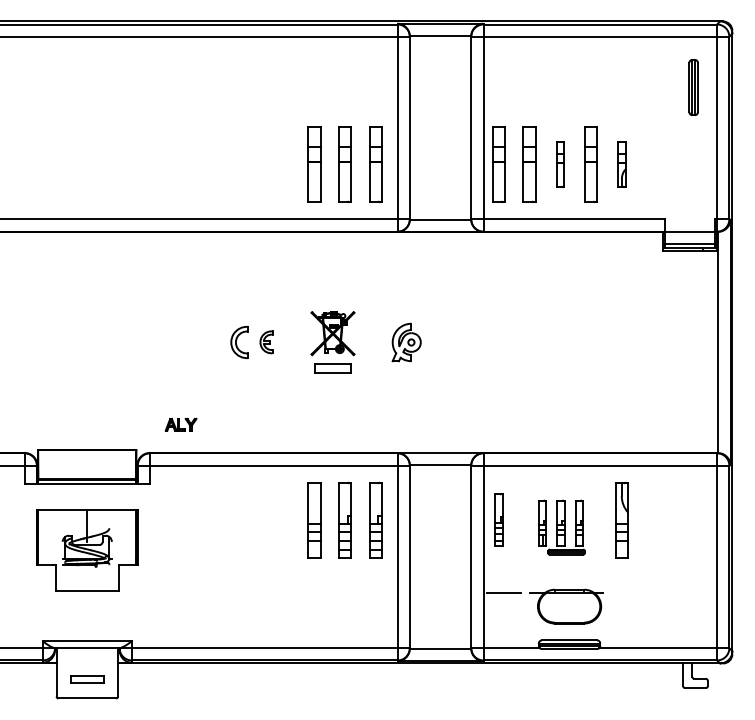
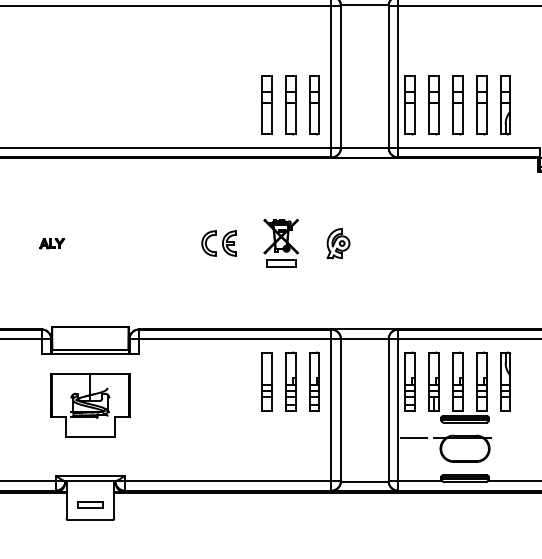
part: (559, 164) -> (457, 105), size x1.67
part: (621, 164) -> (505, 105), size x1.67
part: (266, 341) -> (229, 242), size x1.43
part: (180, 424) -> (51, 243), moved
part: (498, 519) -> (409, 381), size x1.43
part: (561, 527) -> (458, 387), size x1.67

